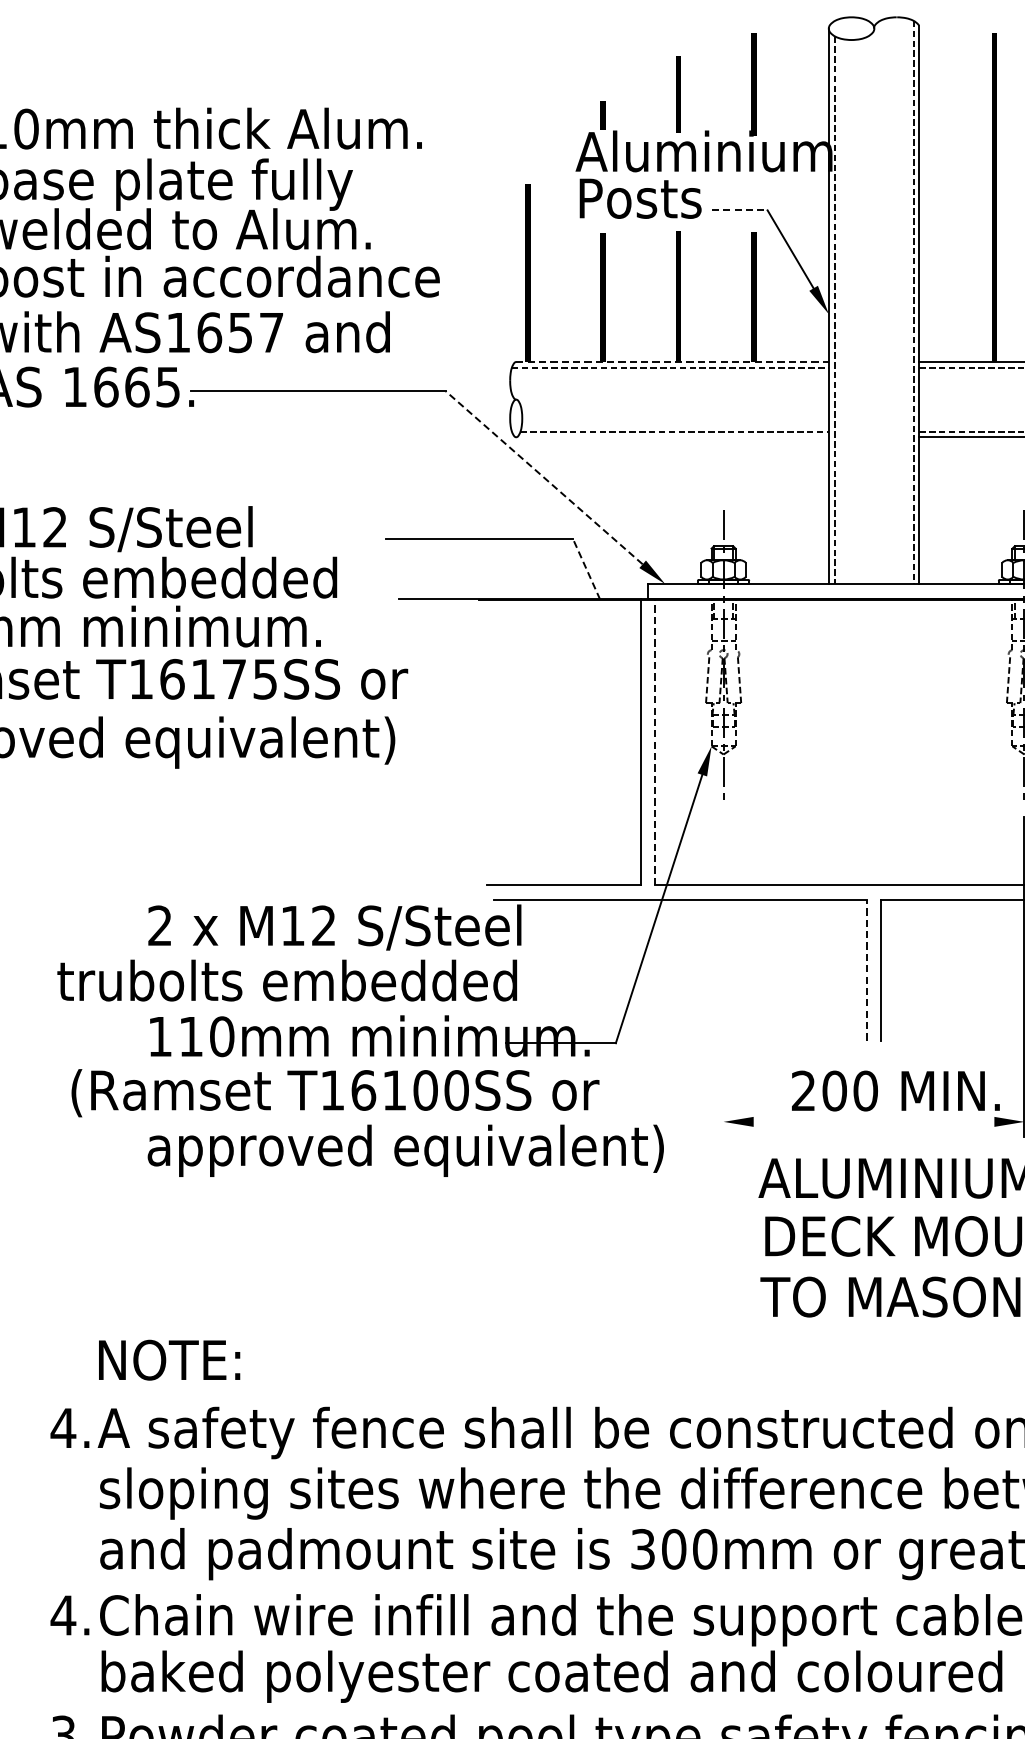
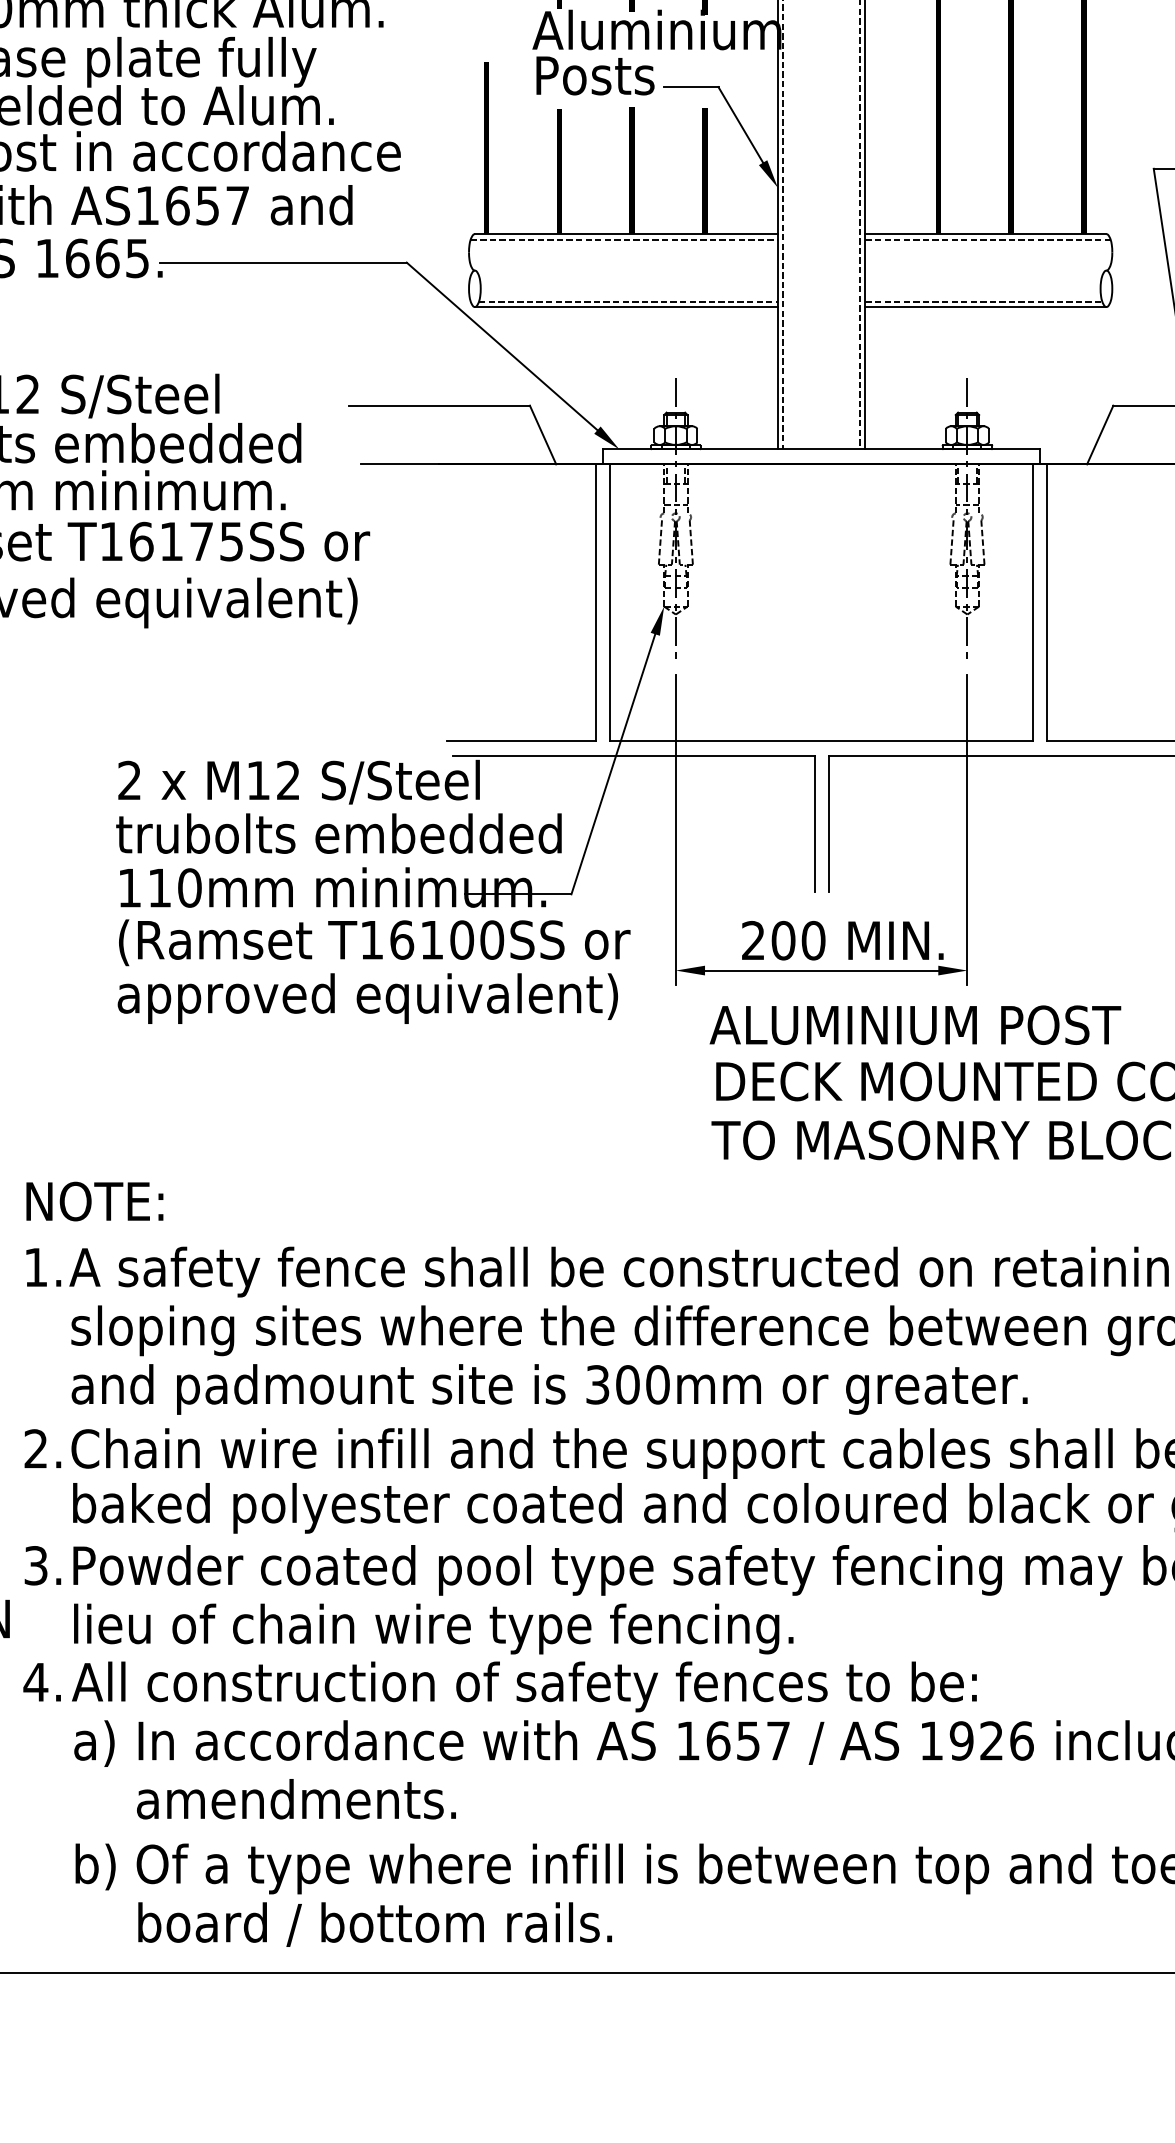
line: (739, 210) -> (691, 87), dashed -> solid
line: (672, 362) -> (626, 234), dashed -> solid
line: (671, 437) -> (625, 307), added
line: (544, 477) -> (502, 346), dashed -> solid
line: (585, 568) -> (542, 434), dashed -> solid
line: (655, 742) -> (609, 602), dashed -> solid
line: (867, 970) -> (815, 823), dashed -> solid
line: (723, 977) -> (675, 830), added
text: (286, 980) -> (338, 833), moved
text: (335, 1092) -> (374, 942), moved
line: (873, 1121) -> (821, 970), added
text: (169, 1360) -> (94, 1201), moved
text: (62, 1428) -> (35, 1267), 4. -> 1.
text: (62, 1615) -> (35, 1448), 4. -> 2.

